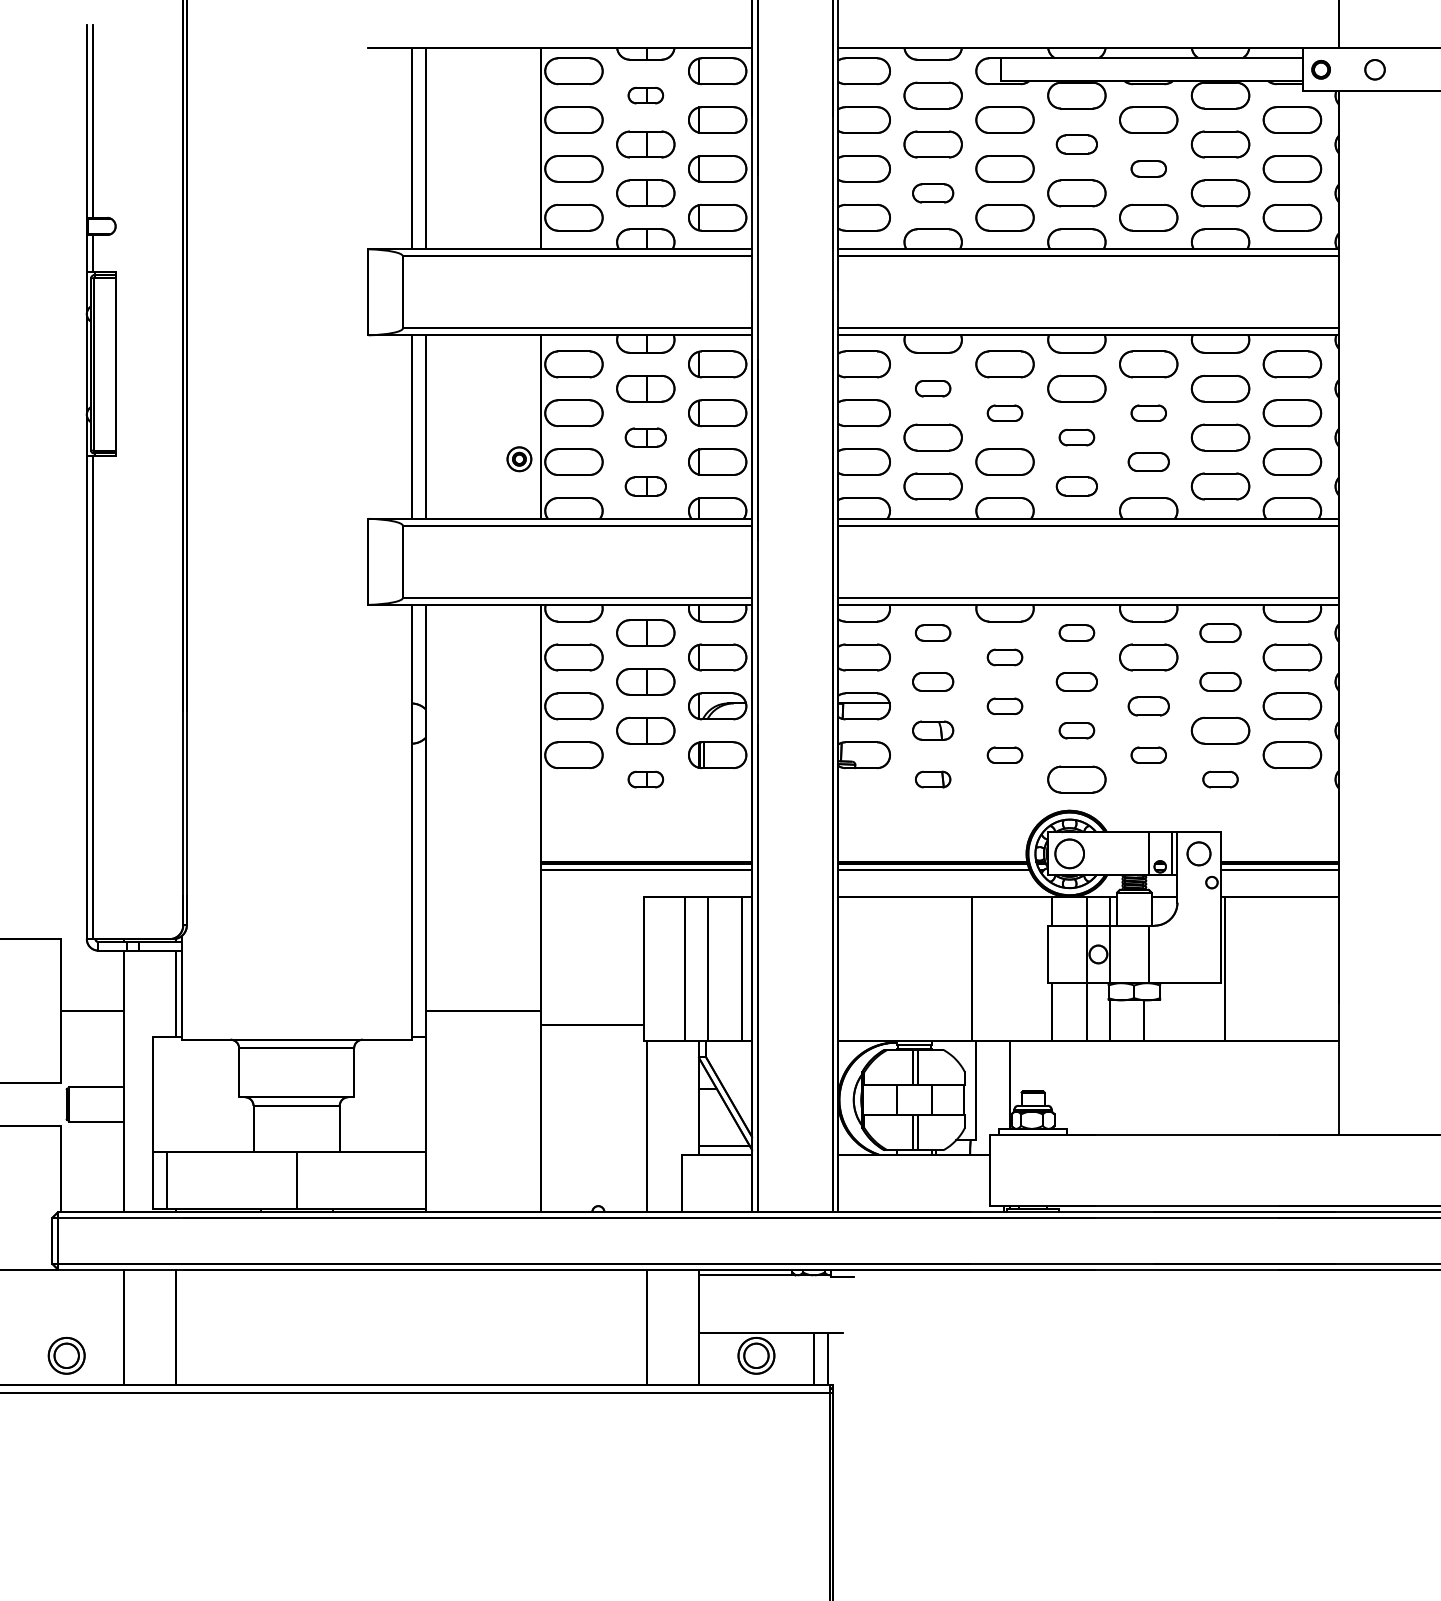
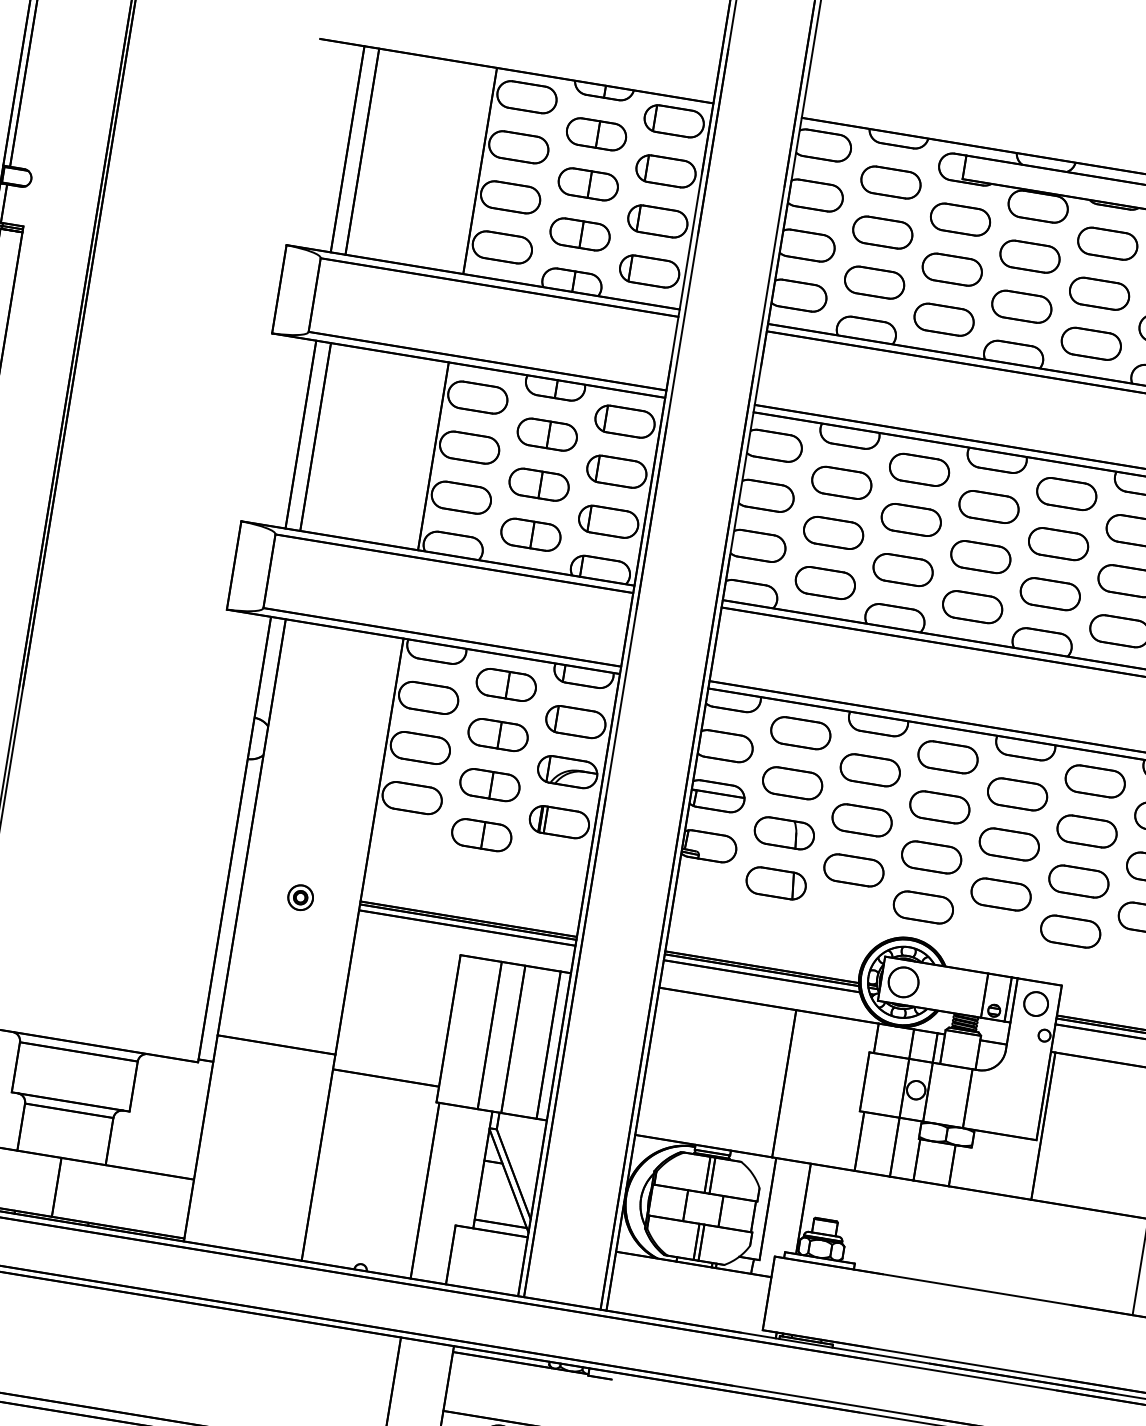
part: (645, 95) -> (596, 134), size x1.67
part: (1076, 144) -> (1029, 256), size x1.43
part: (1148, 168) -> (1099, 293), size x1.67
part: (932, 193) -> (873, 282), size x1.43
part: (932, 388) -> (841, 482), size x1.67
part: (1004, 413) -> (910, 520), size x1.67
part: (1148, 413) -> (1058, 544), size x1.67
part: (645, 437) -> (538, 484), size x1.43
part: (1076, 437) -> (980, 556), size x1.67
part: (519, 459) -> (300, 897), moved
part: (1148, 461) -> (1050, 593), size x1.43
part: (645, 486) -> (530, 534), size x1.43
part: (1076, 486) -> (972, 607), size x1.43
part: (932, 632) -> (800, 732), size x1.67
part: (1076, 632) -> (947, 756), size x1.67
part: (1220, 632) -> (1095, 780), size x1.43
part: (1004, 657) -> (869, 770), size x1.67
part: (932, 681) -> (791, 782), size x1.43
part: (1076, 681) -> (939, 806), size x1.43
part: (1220, 681) -> (1087, 831), size x1.43
part: (1004, 706) -> (861, 820), size x1.67
part: (1148, 706) -> (1009, 844), size x1.43
part: (932, 730) -> (783, 832), size x1.43
part: (1076, 730) -> (931, 857), size x1.67
part: (1004, 755) -> (853, 870), size x1.67
part: (1148, 755) -> (1000, 894), size x1.67
part: (645, 779) -> (481, 834), size x1.67
part: (932, 779) -> (775, 883), size x1.67
part: (1220, 779) -> (1070, 931), size x1.67

